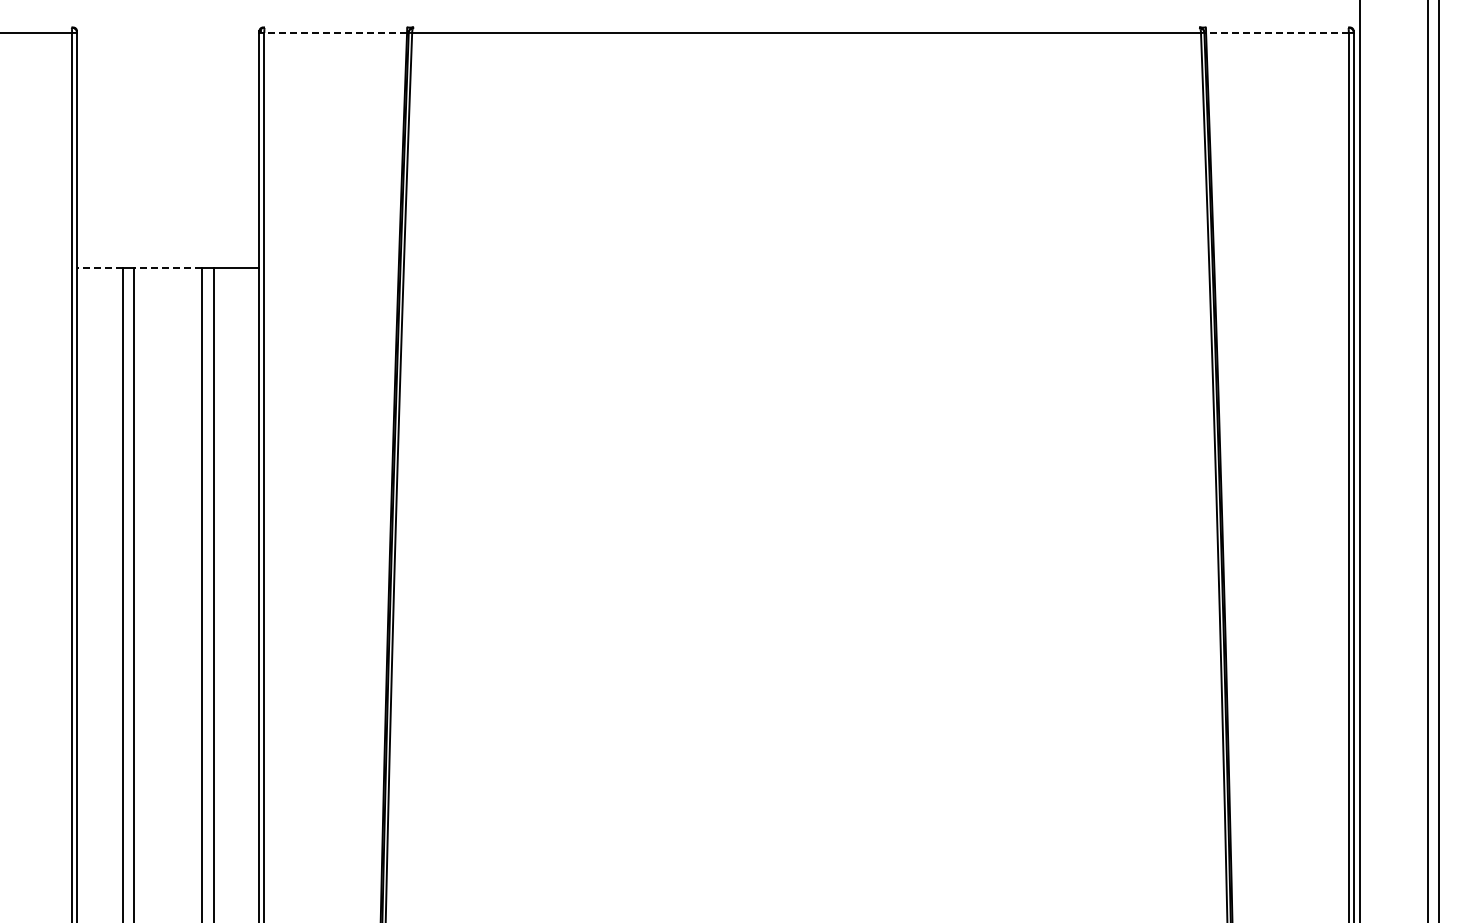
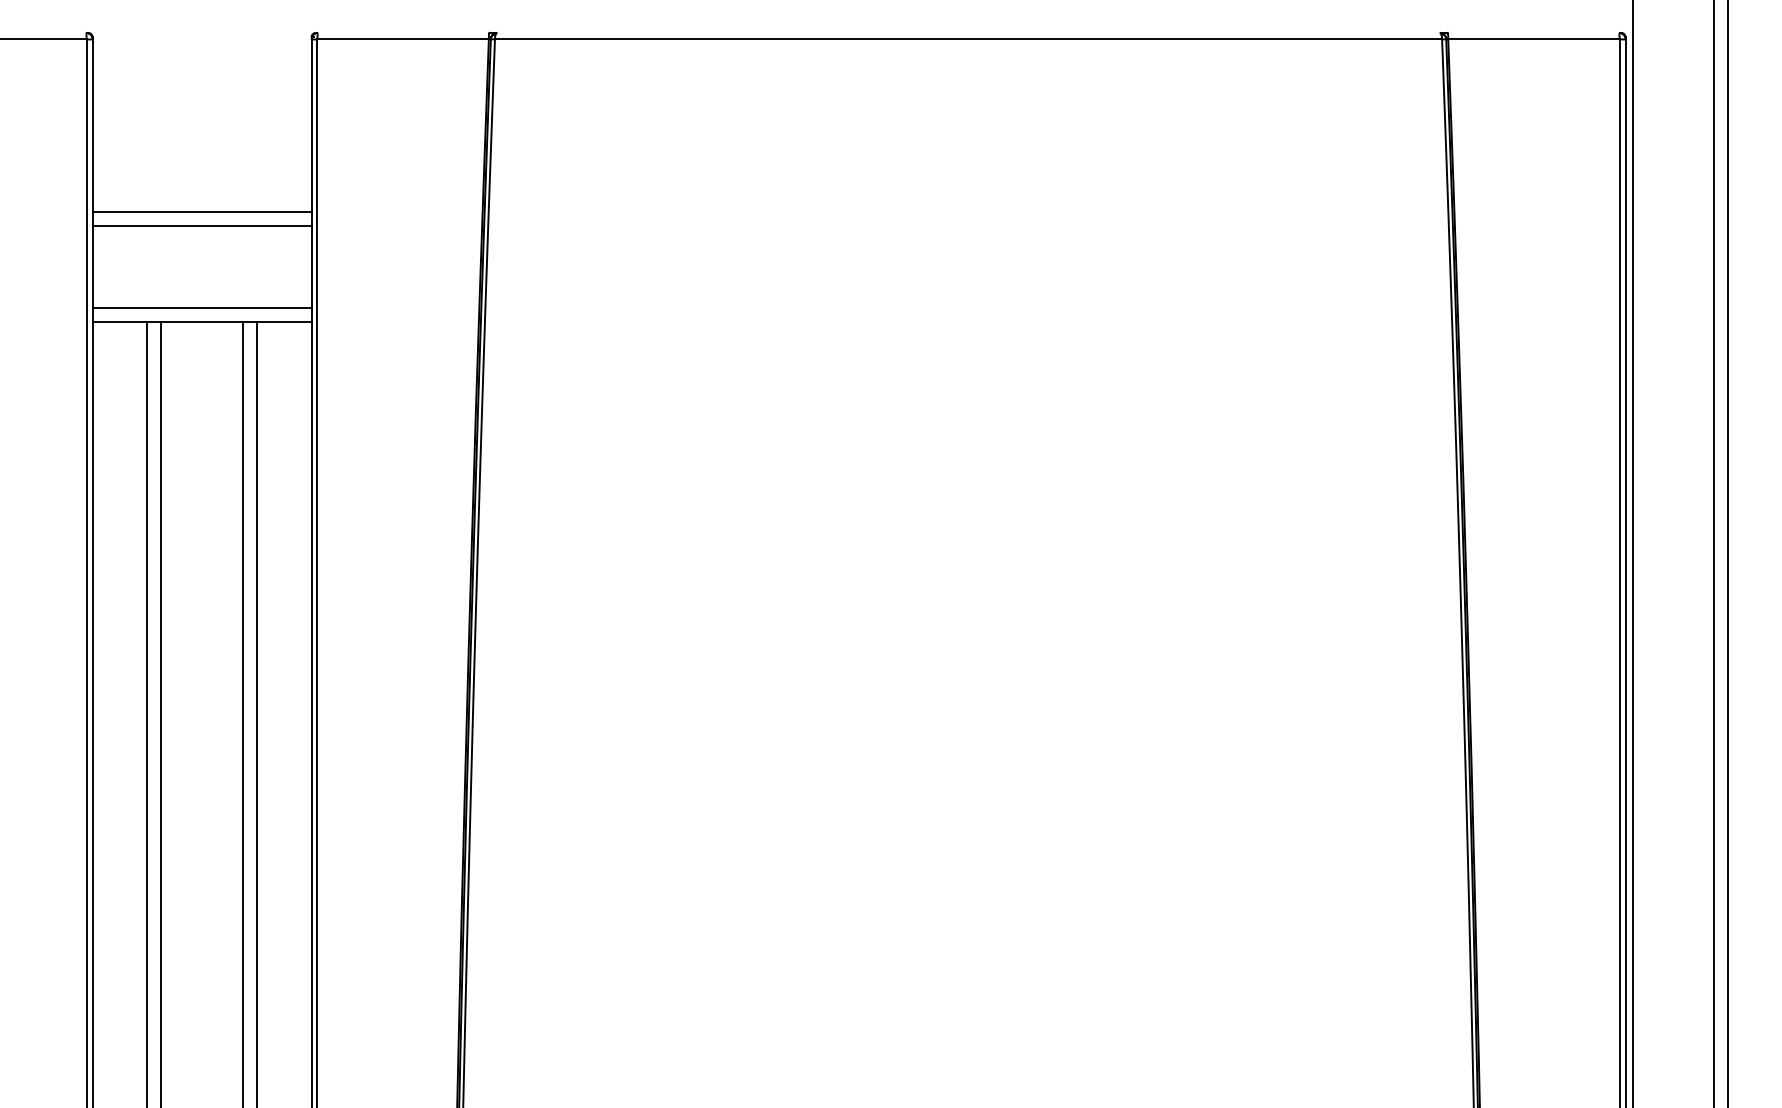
line: (335, 32) -> (402, 38), dashed -> solid
line: (1276, 32) -> (1532, 38), dashed -> solid
line: (168, 177) -> (202, 213), added
line: (168, 188) -> (202, 226), added
line: (168, 256) -> (202, 307), added
line: (99, 268) -> (119, 322), dashed -> solid
line: (168, 268) -> (202, 322), dashed -> solid

